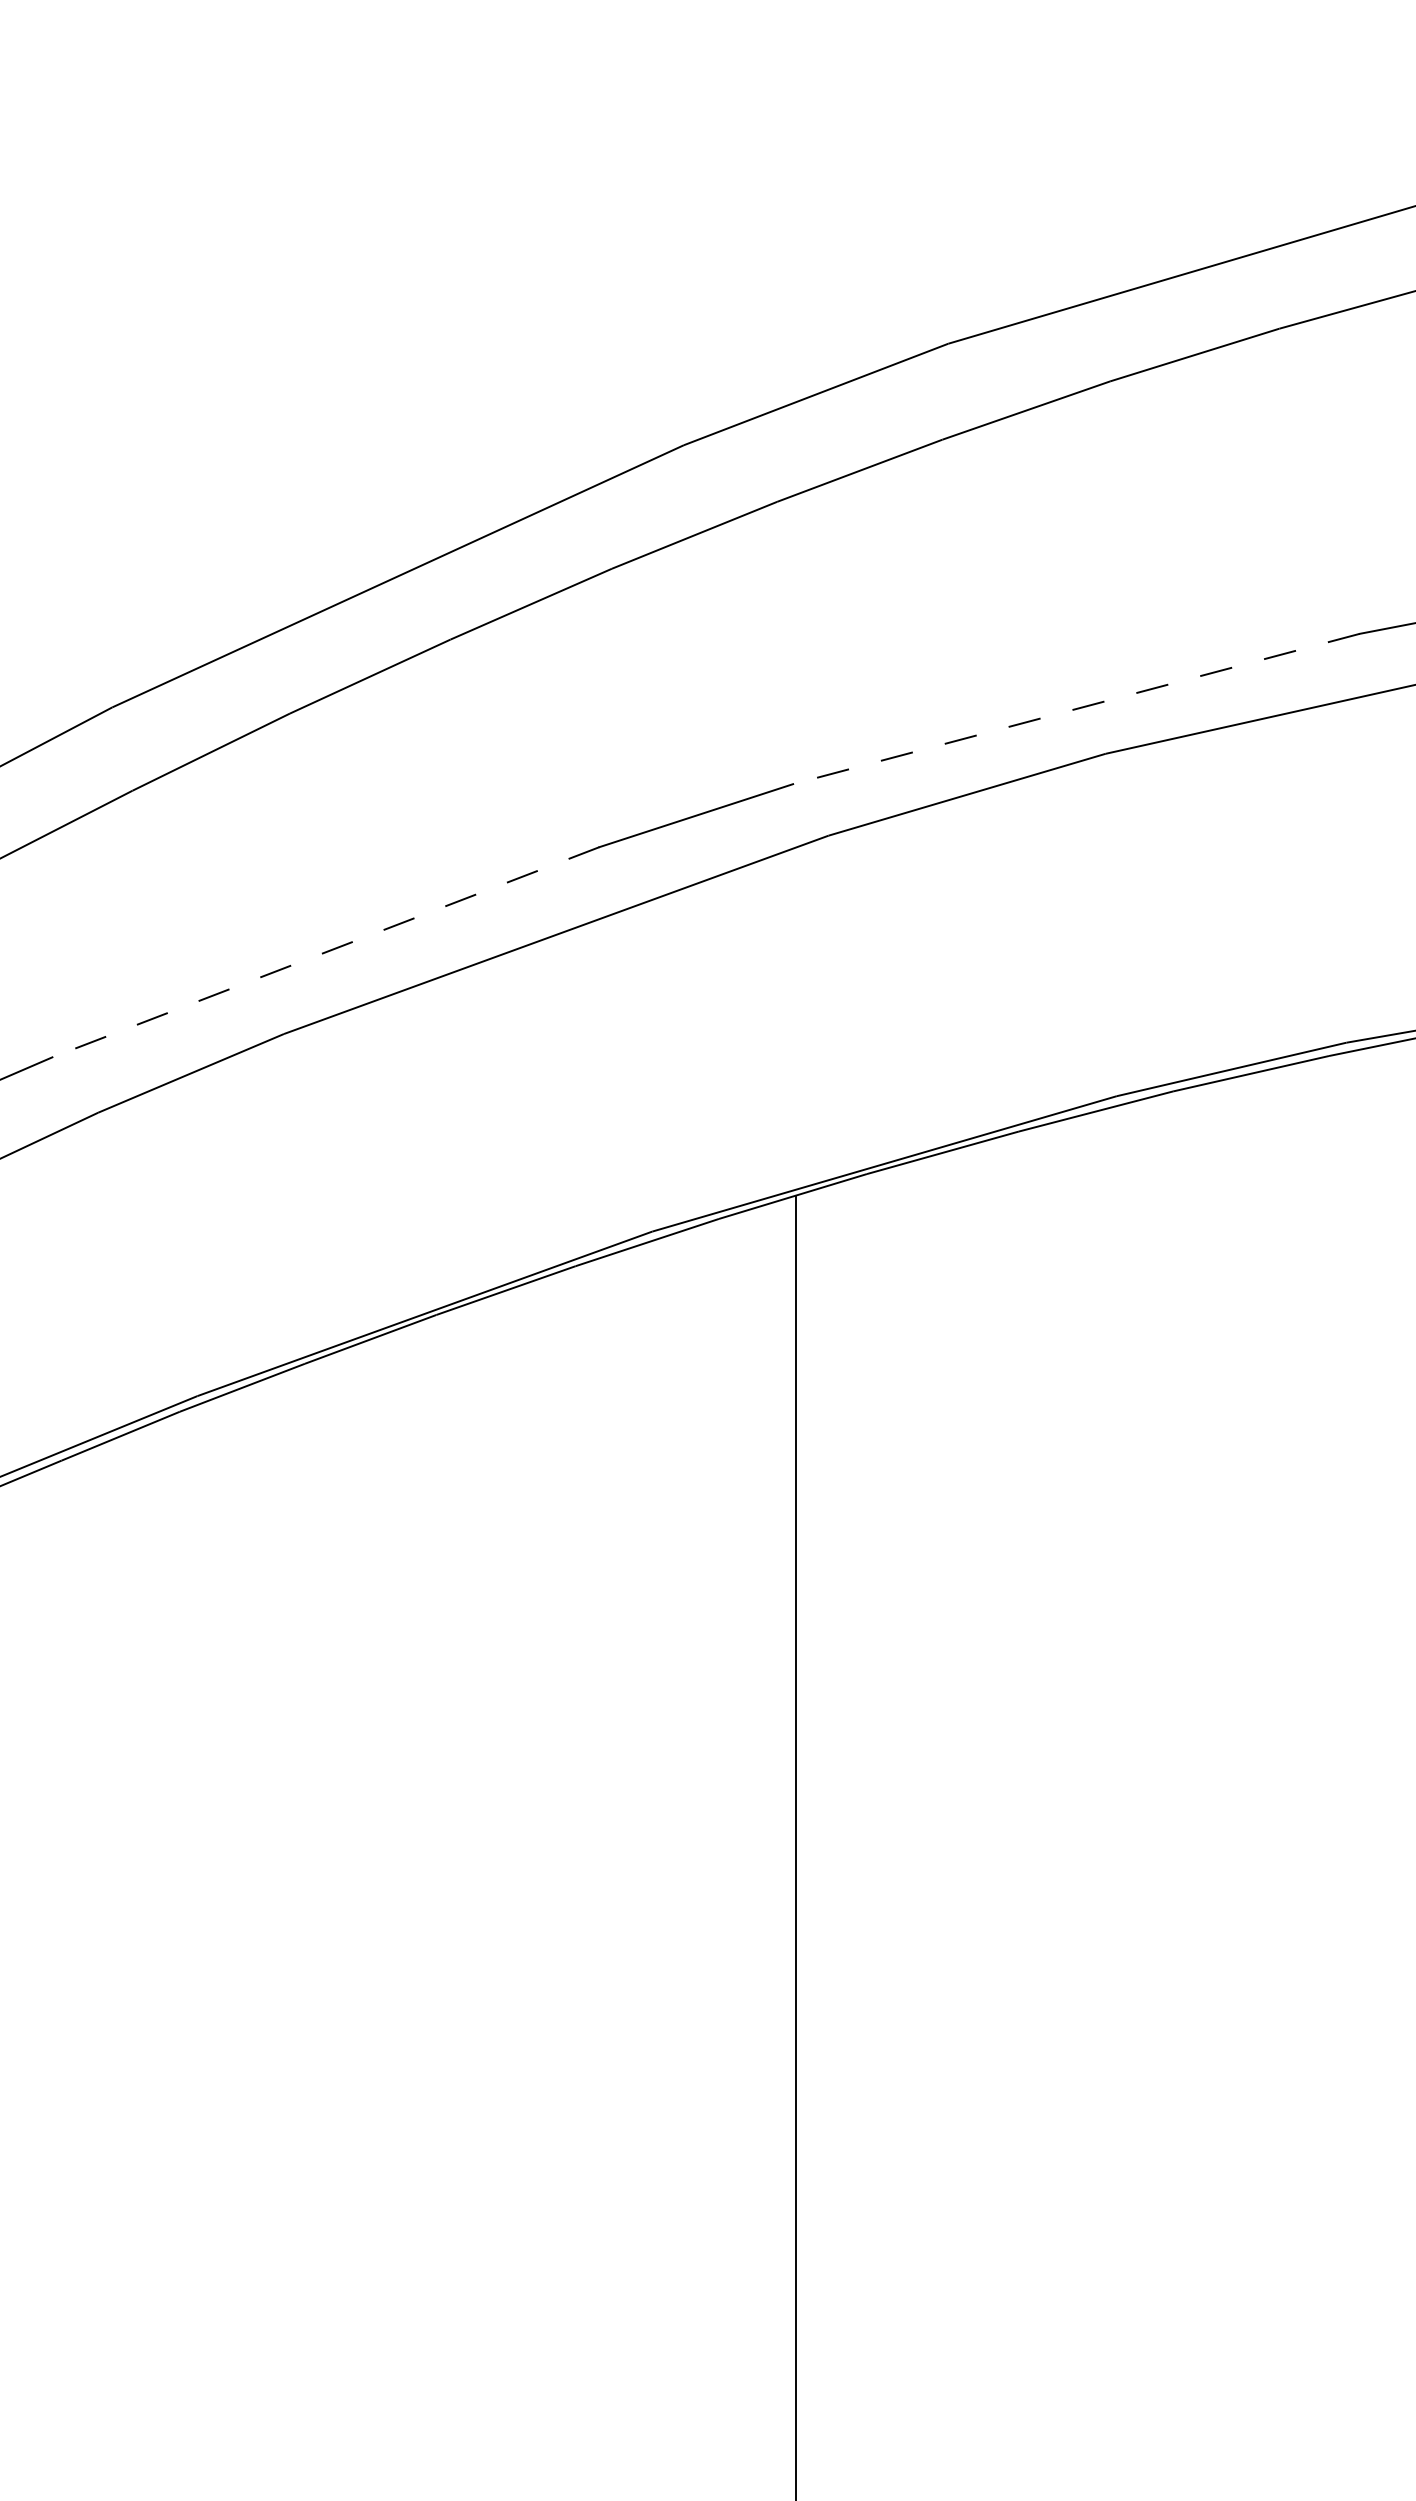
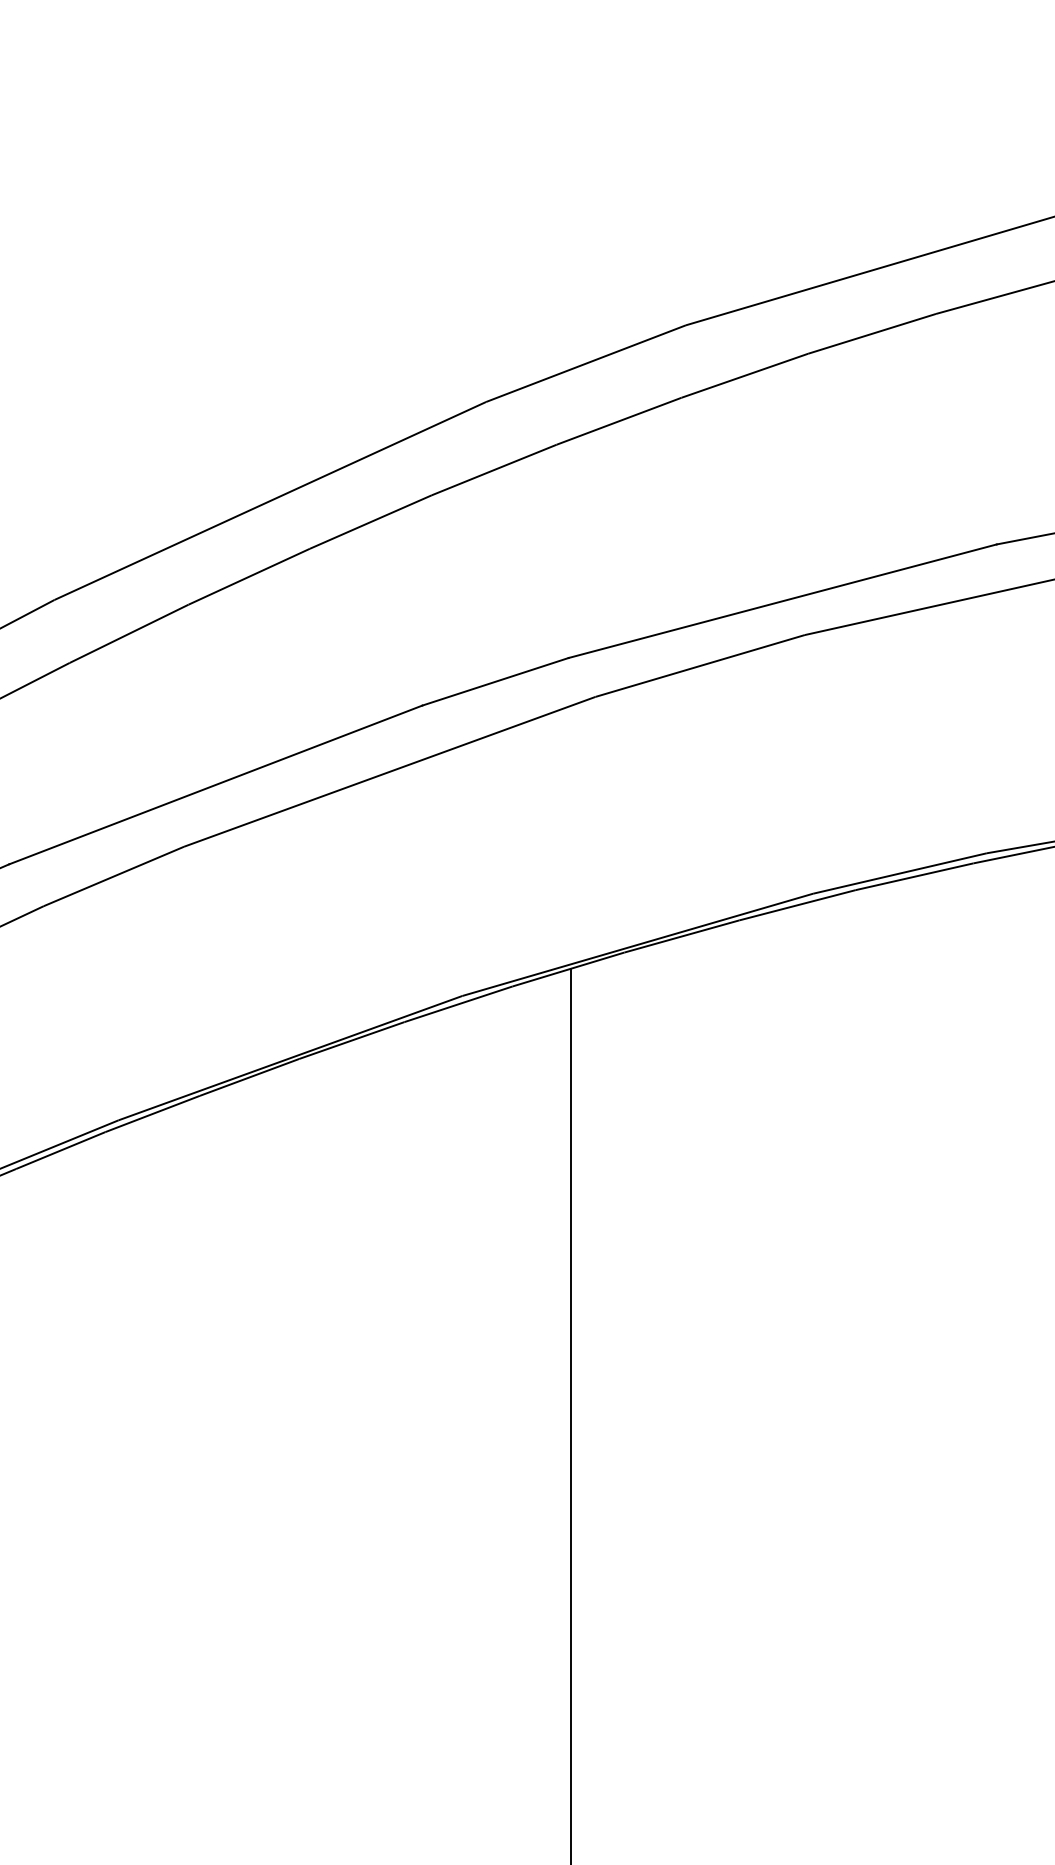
line: (1075, 709) -> (782, 601), dashed -> solid
line: (325, 952) -> (215, 785), dashed -> solid

